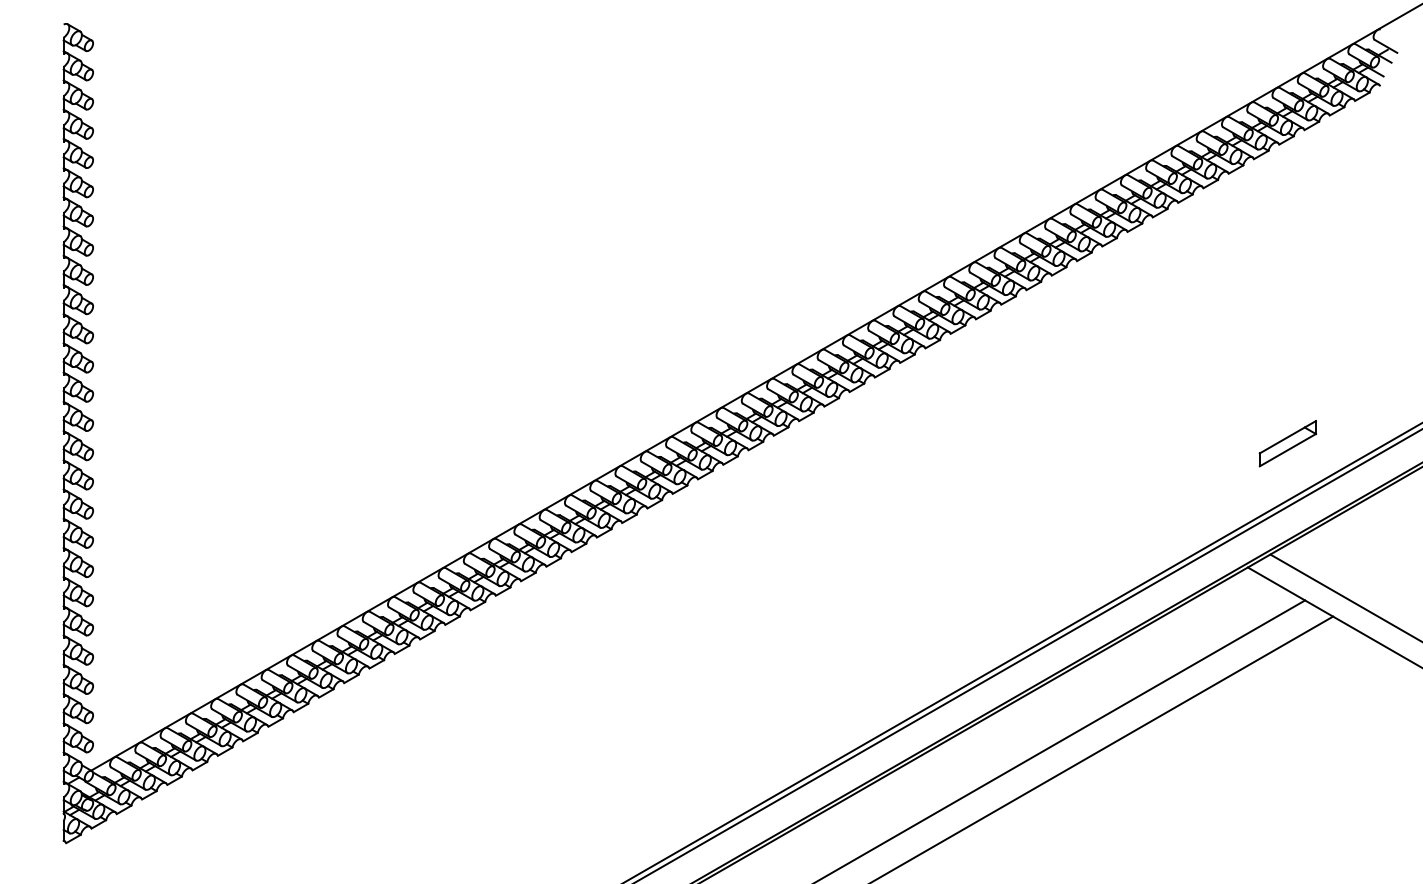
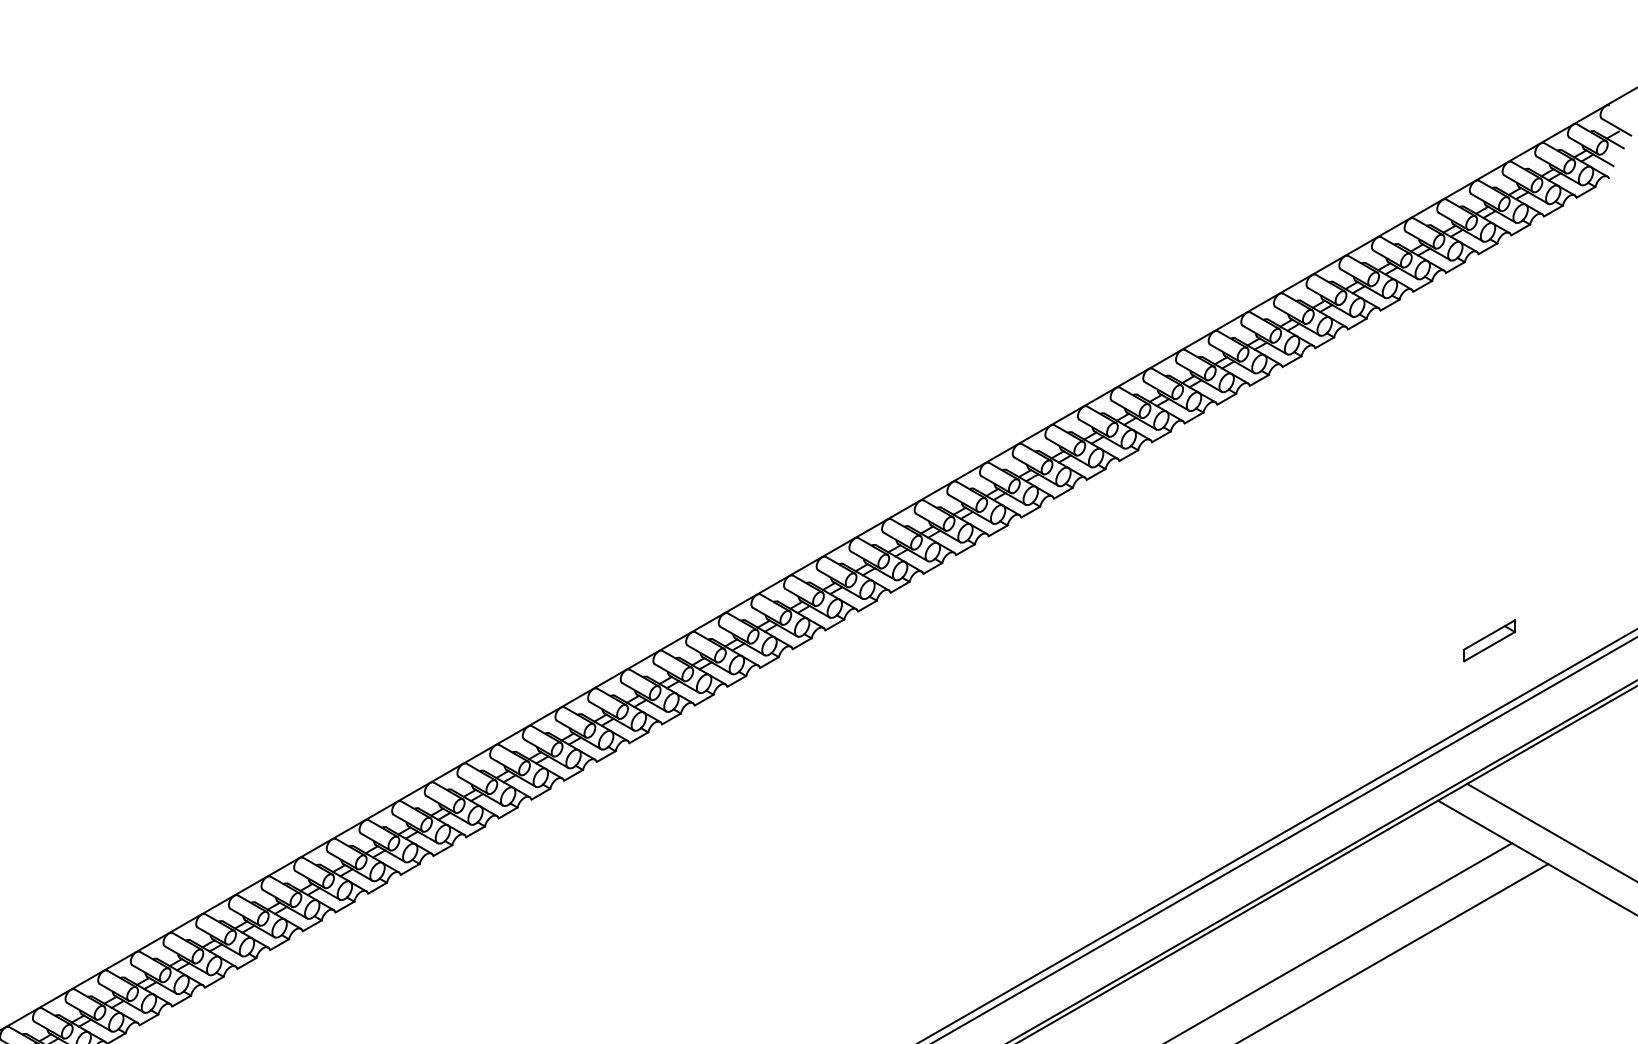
part: (1287, 443) -> (1489, 640), size x0.7

